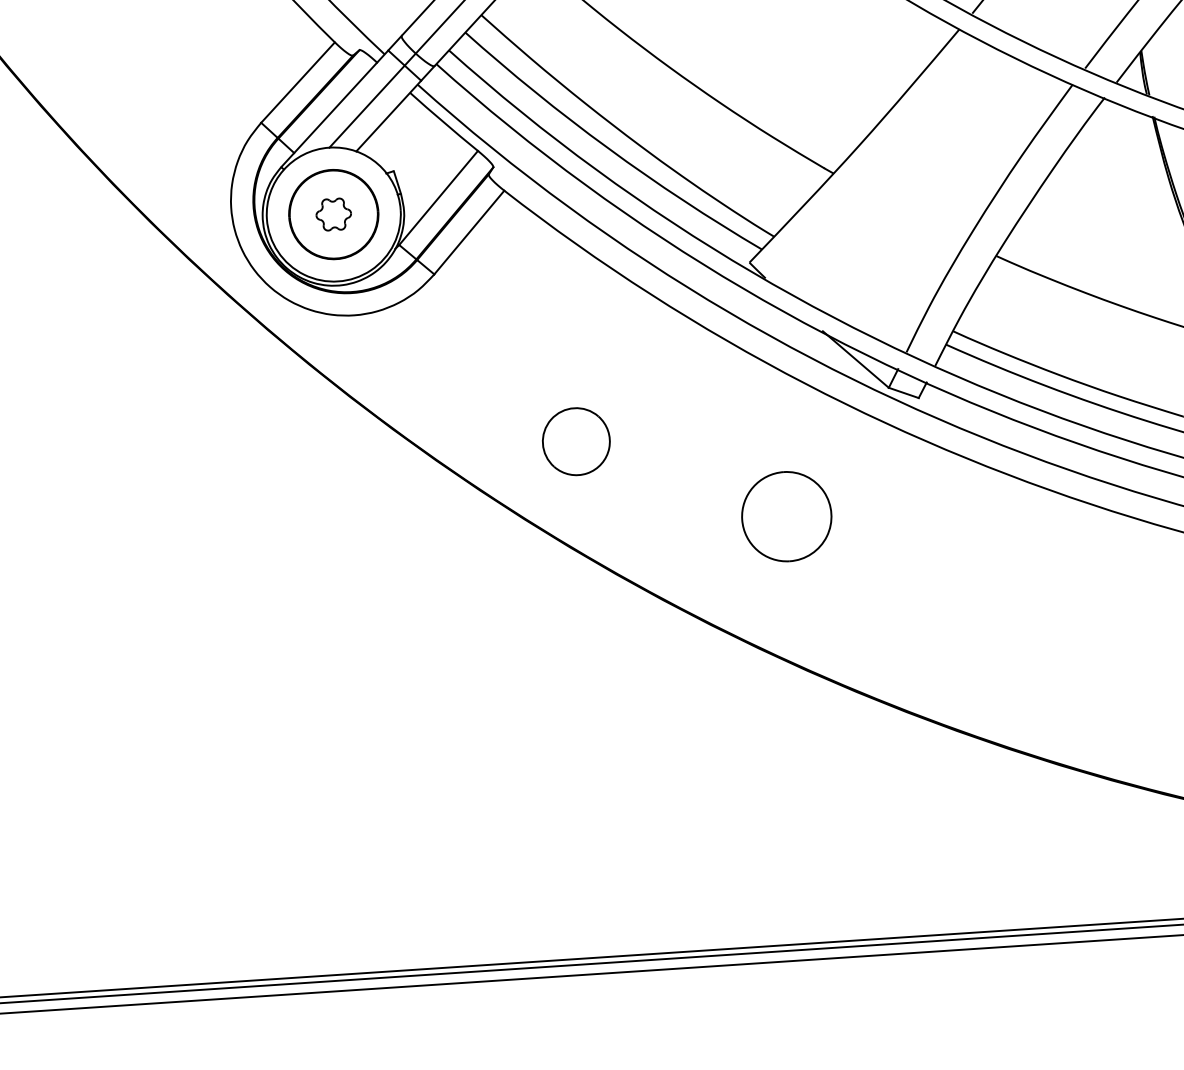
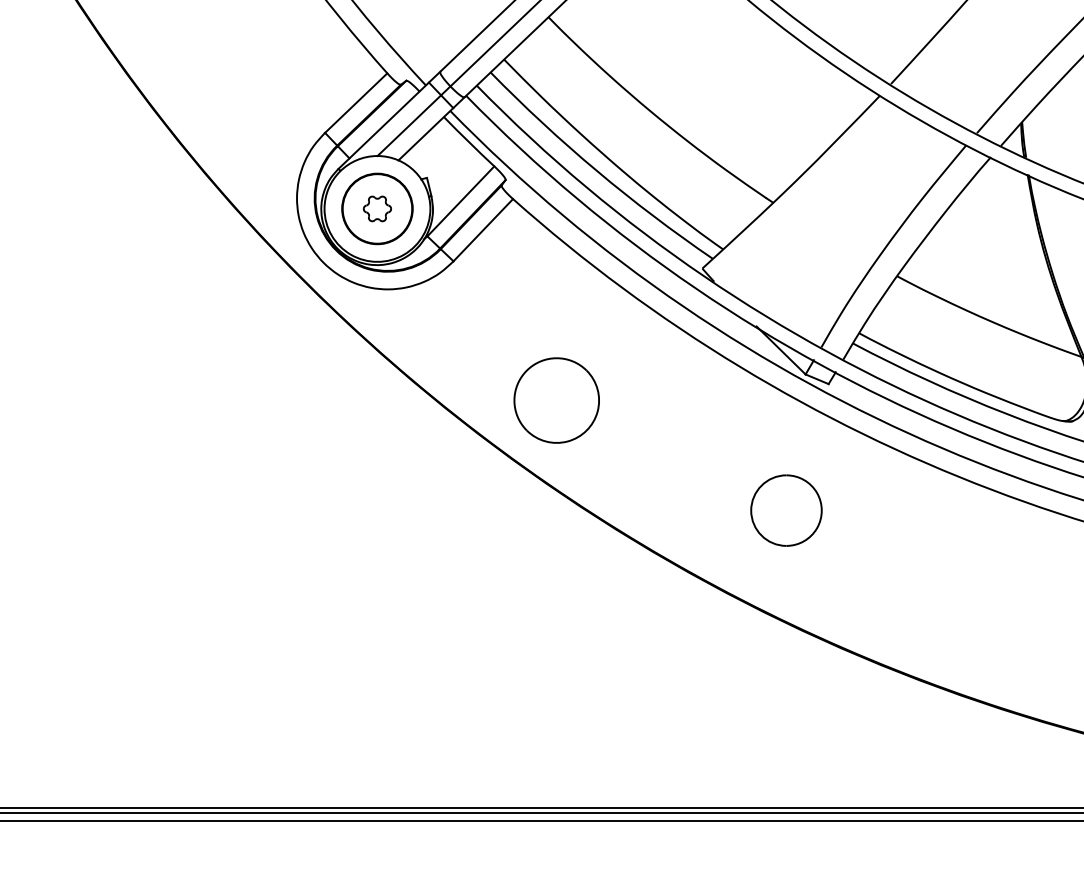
part: (576, 441) -> (556, 400), size x1.6
part: (786, 516) -> (786, 510), moved

